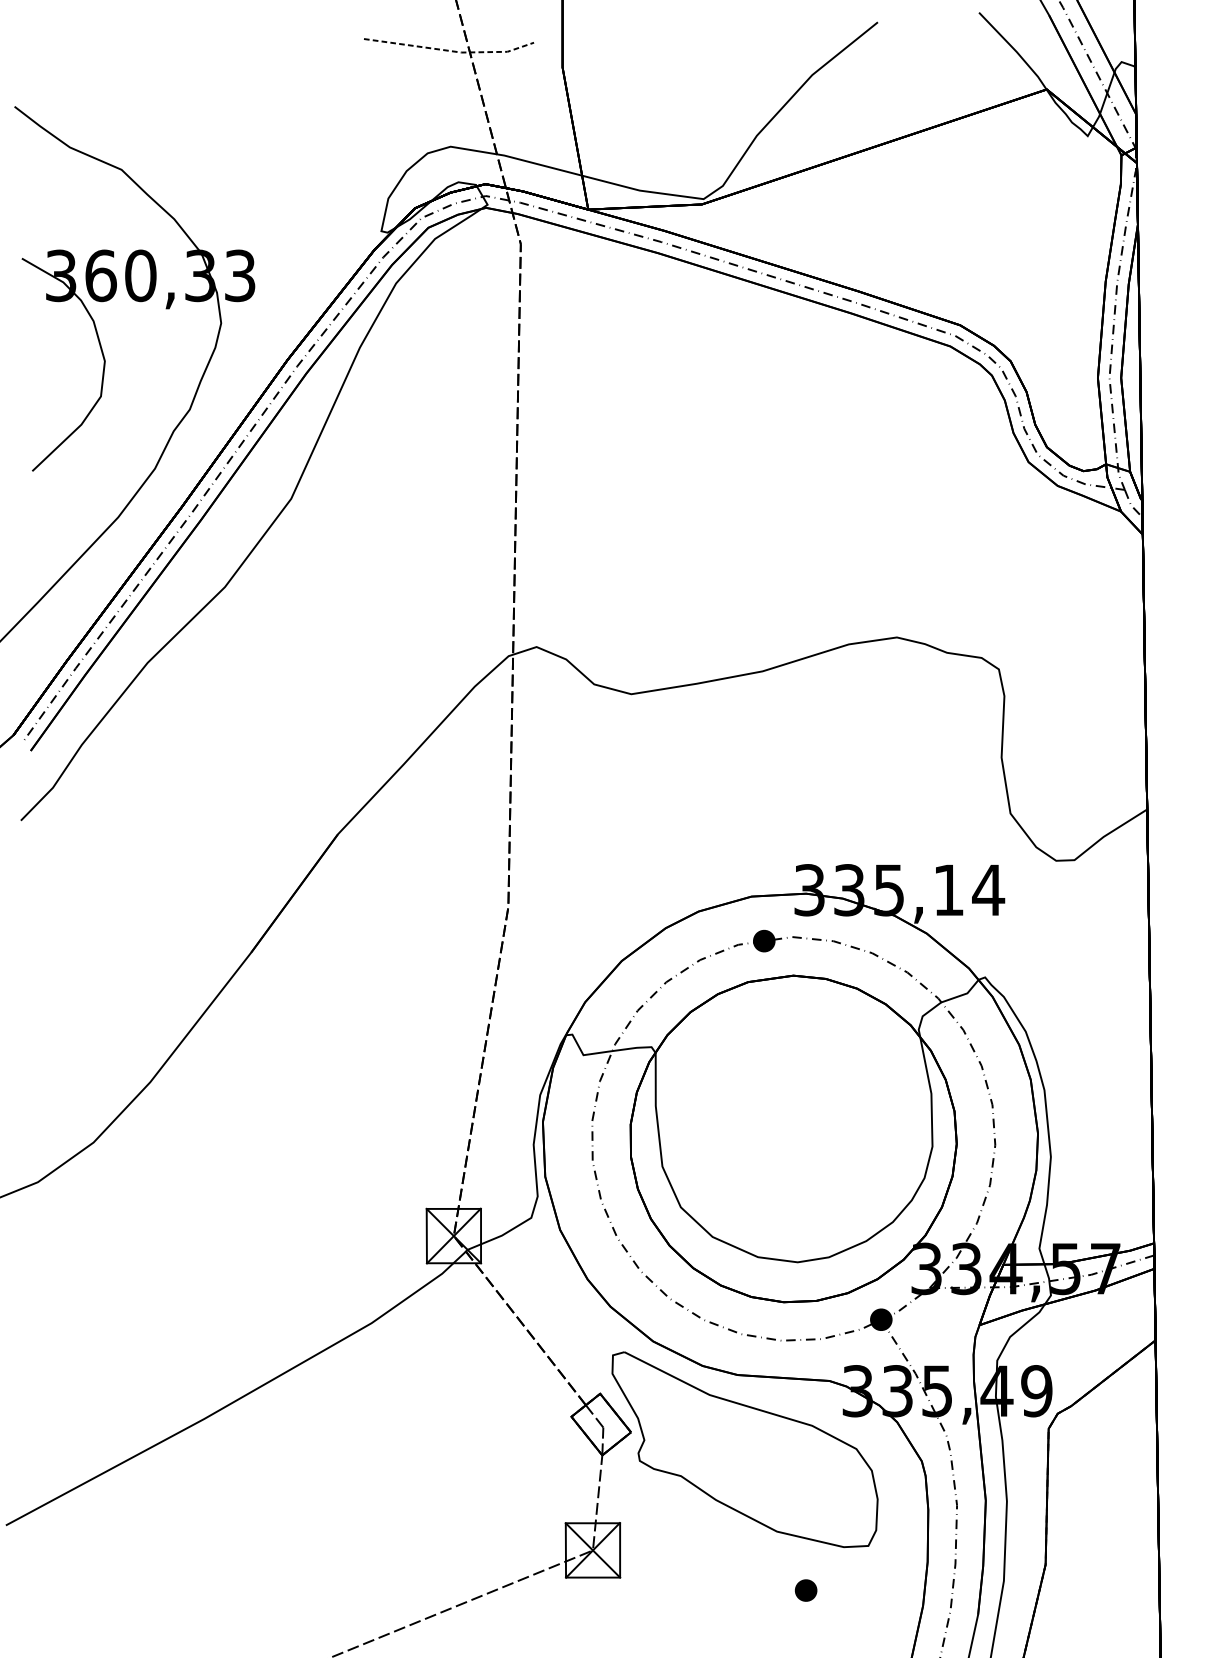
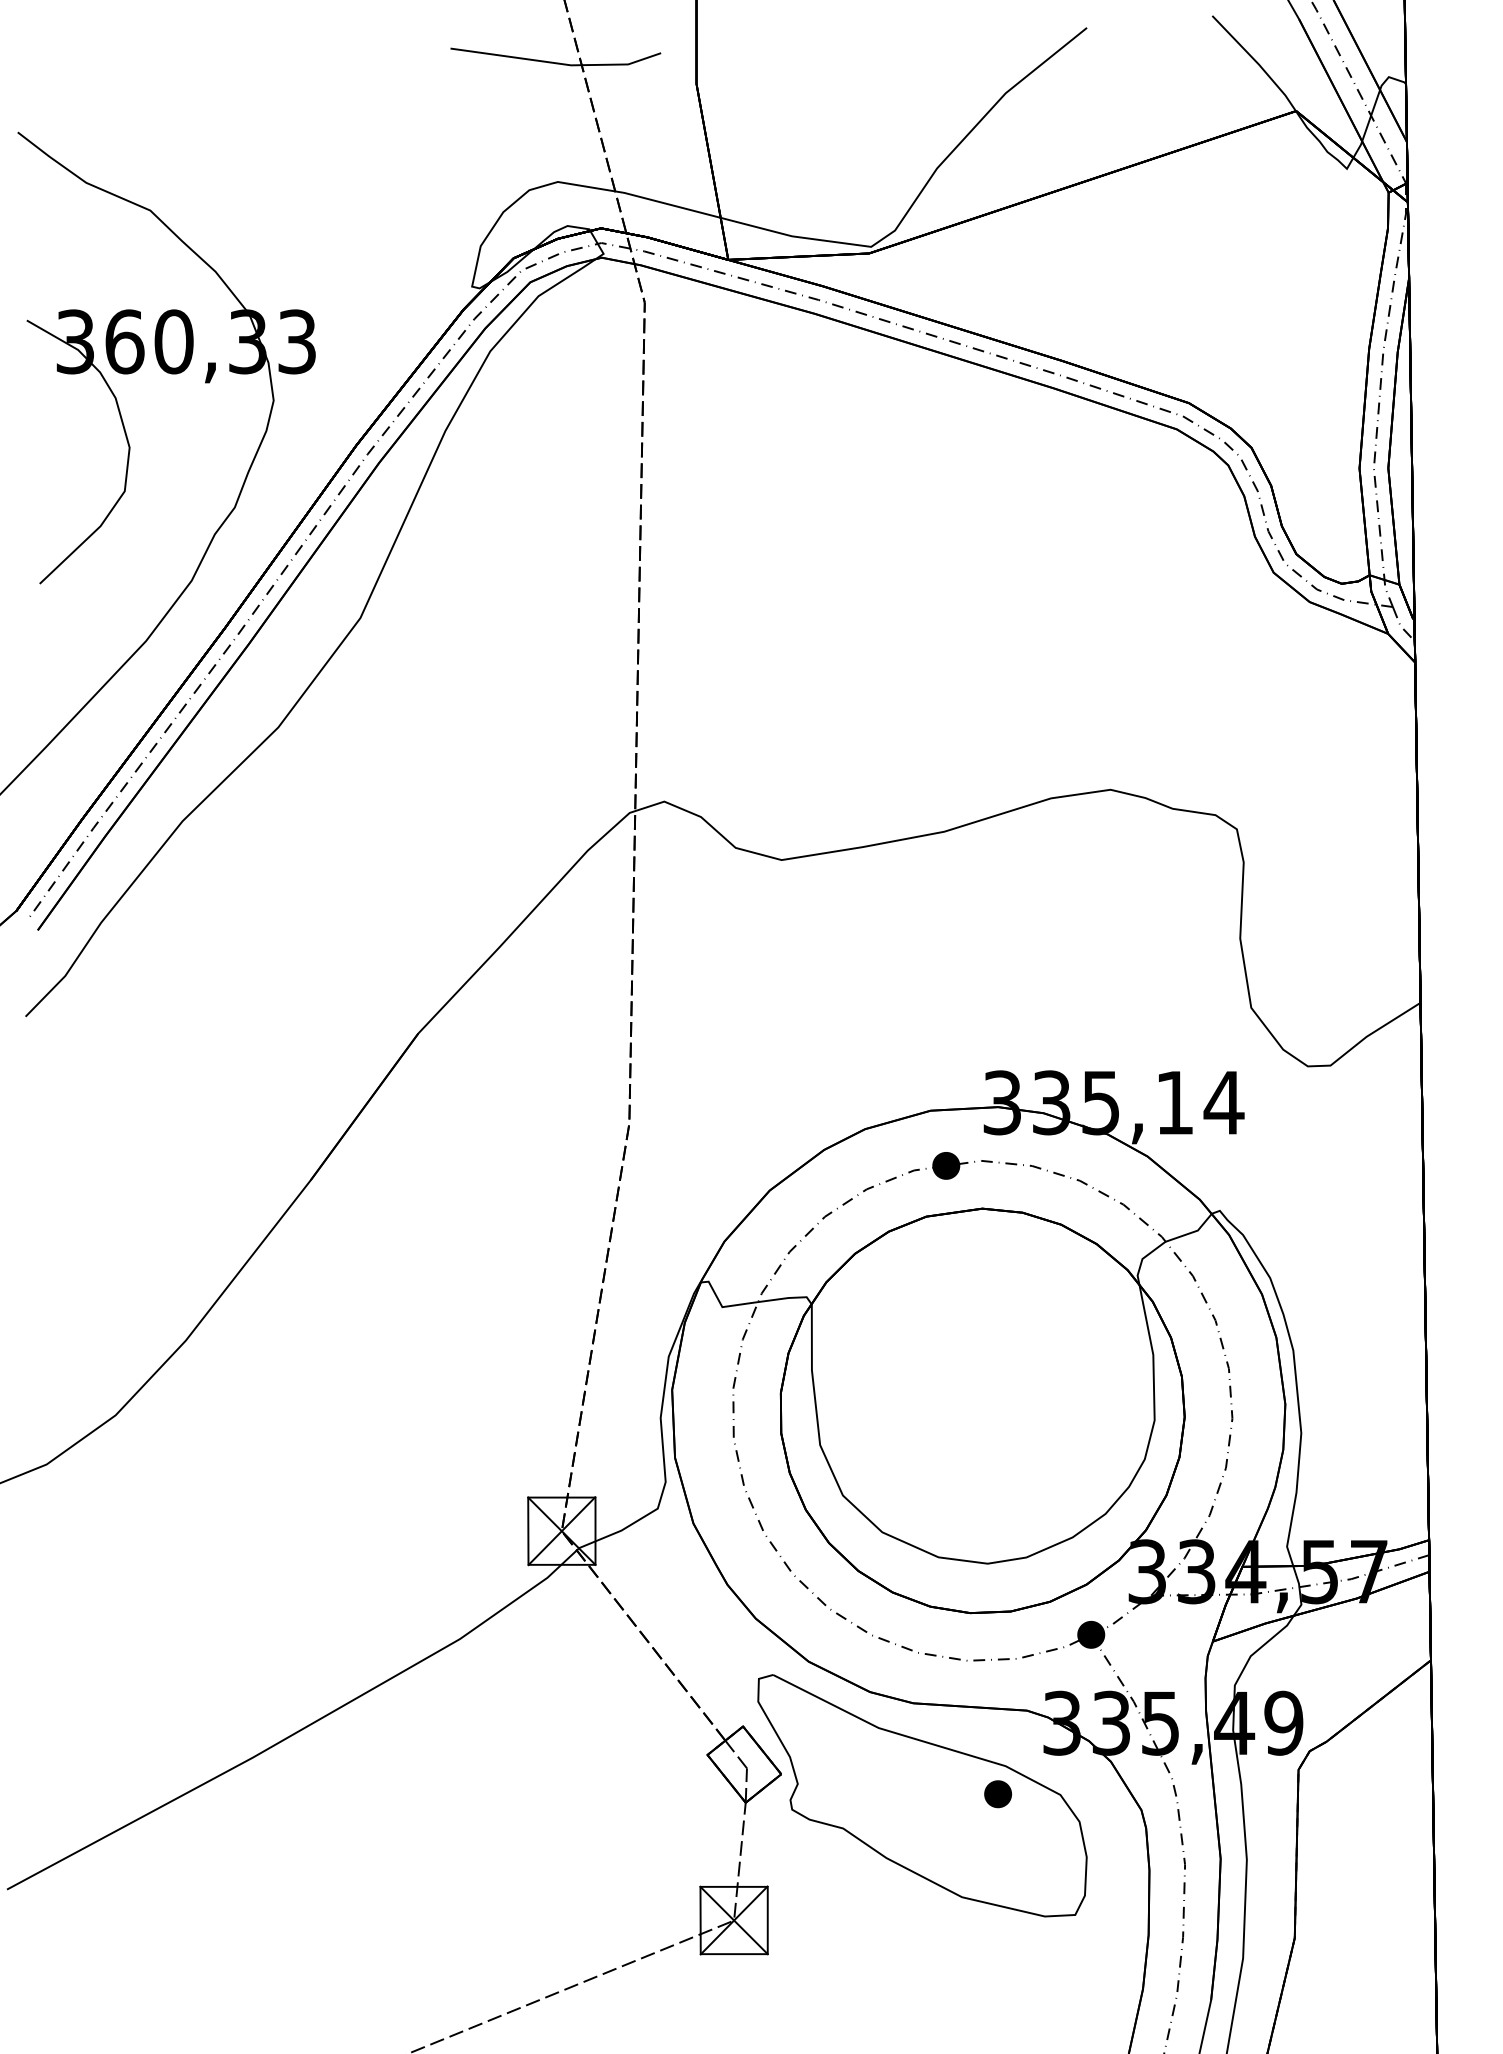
line: (451, 51) -> (558, 63), dashed -> solid
part: (805, 1590) -> (997, 1794), moved

